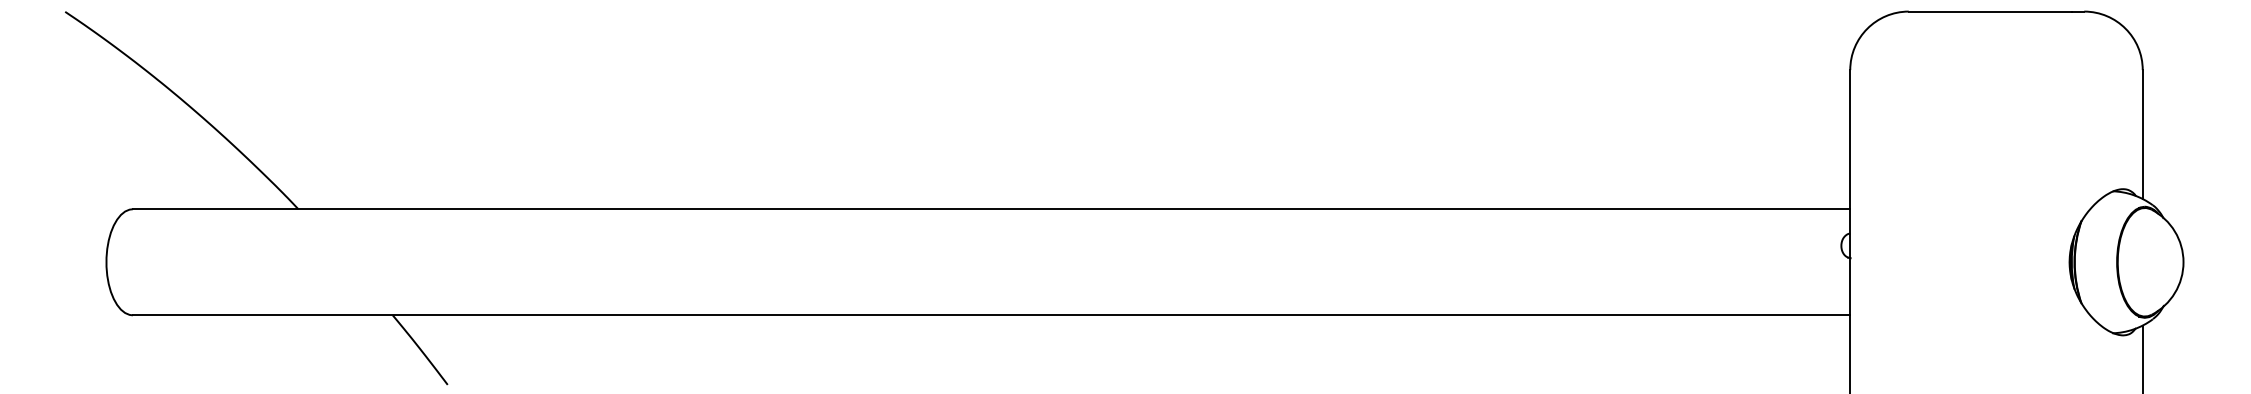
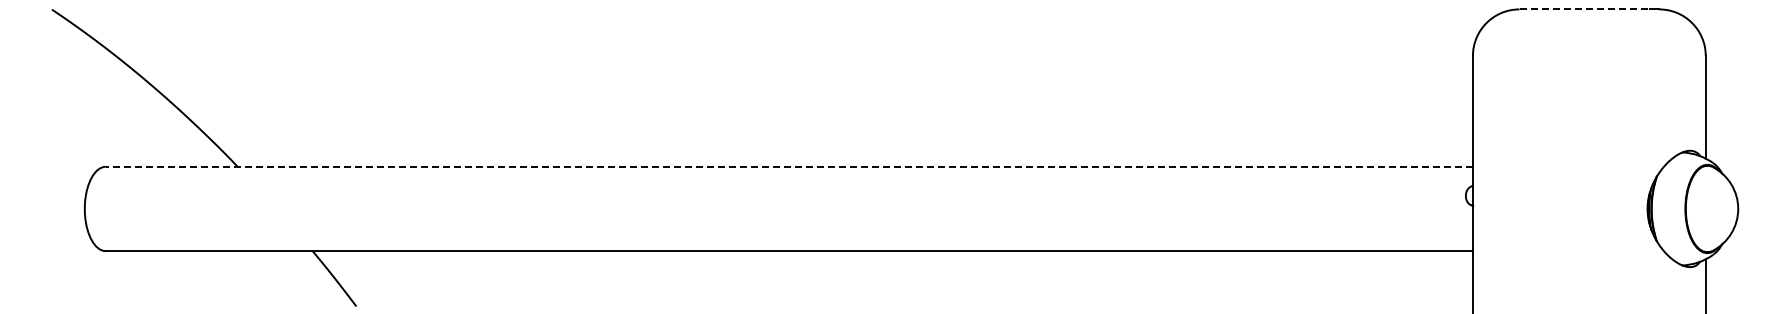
line: (1991, 11) -> (1585, 9), solid -> dashed
line: (991, 208) -> (789, 166), solid -> dashed

